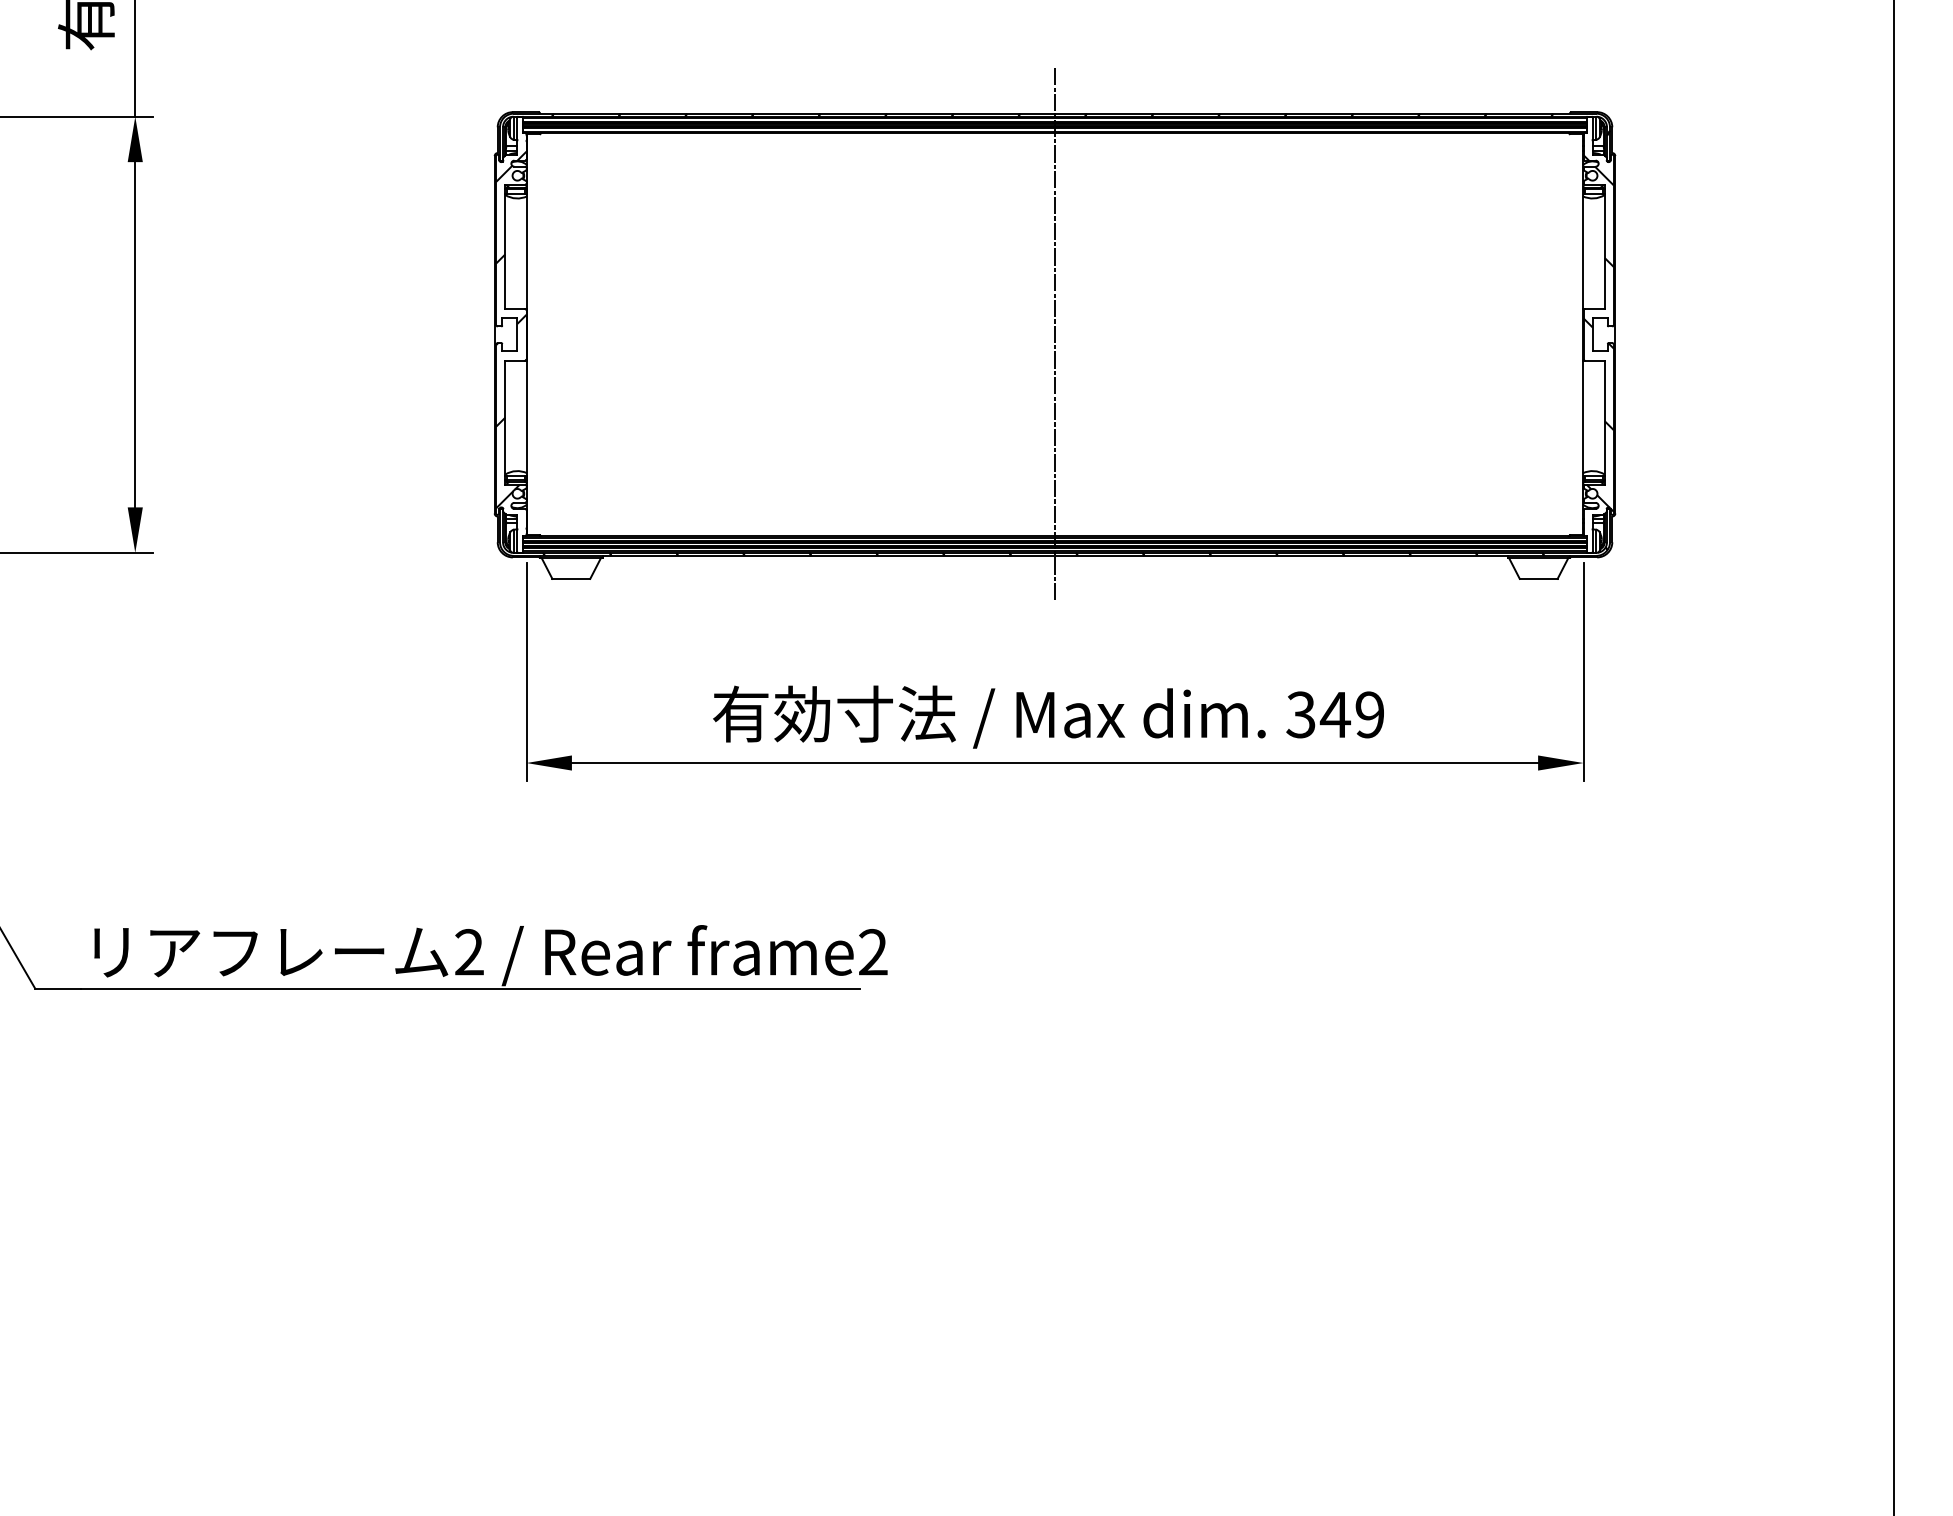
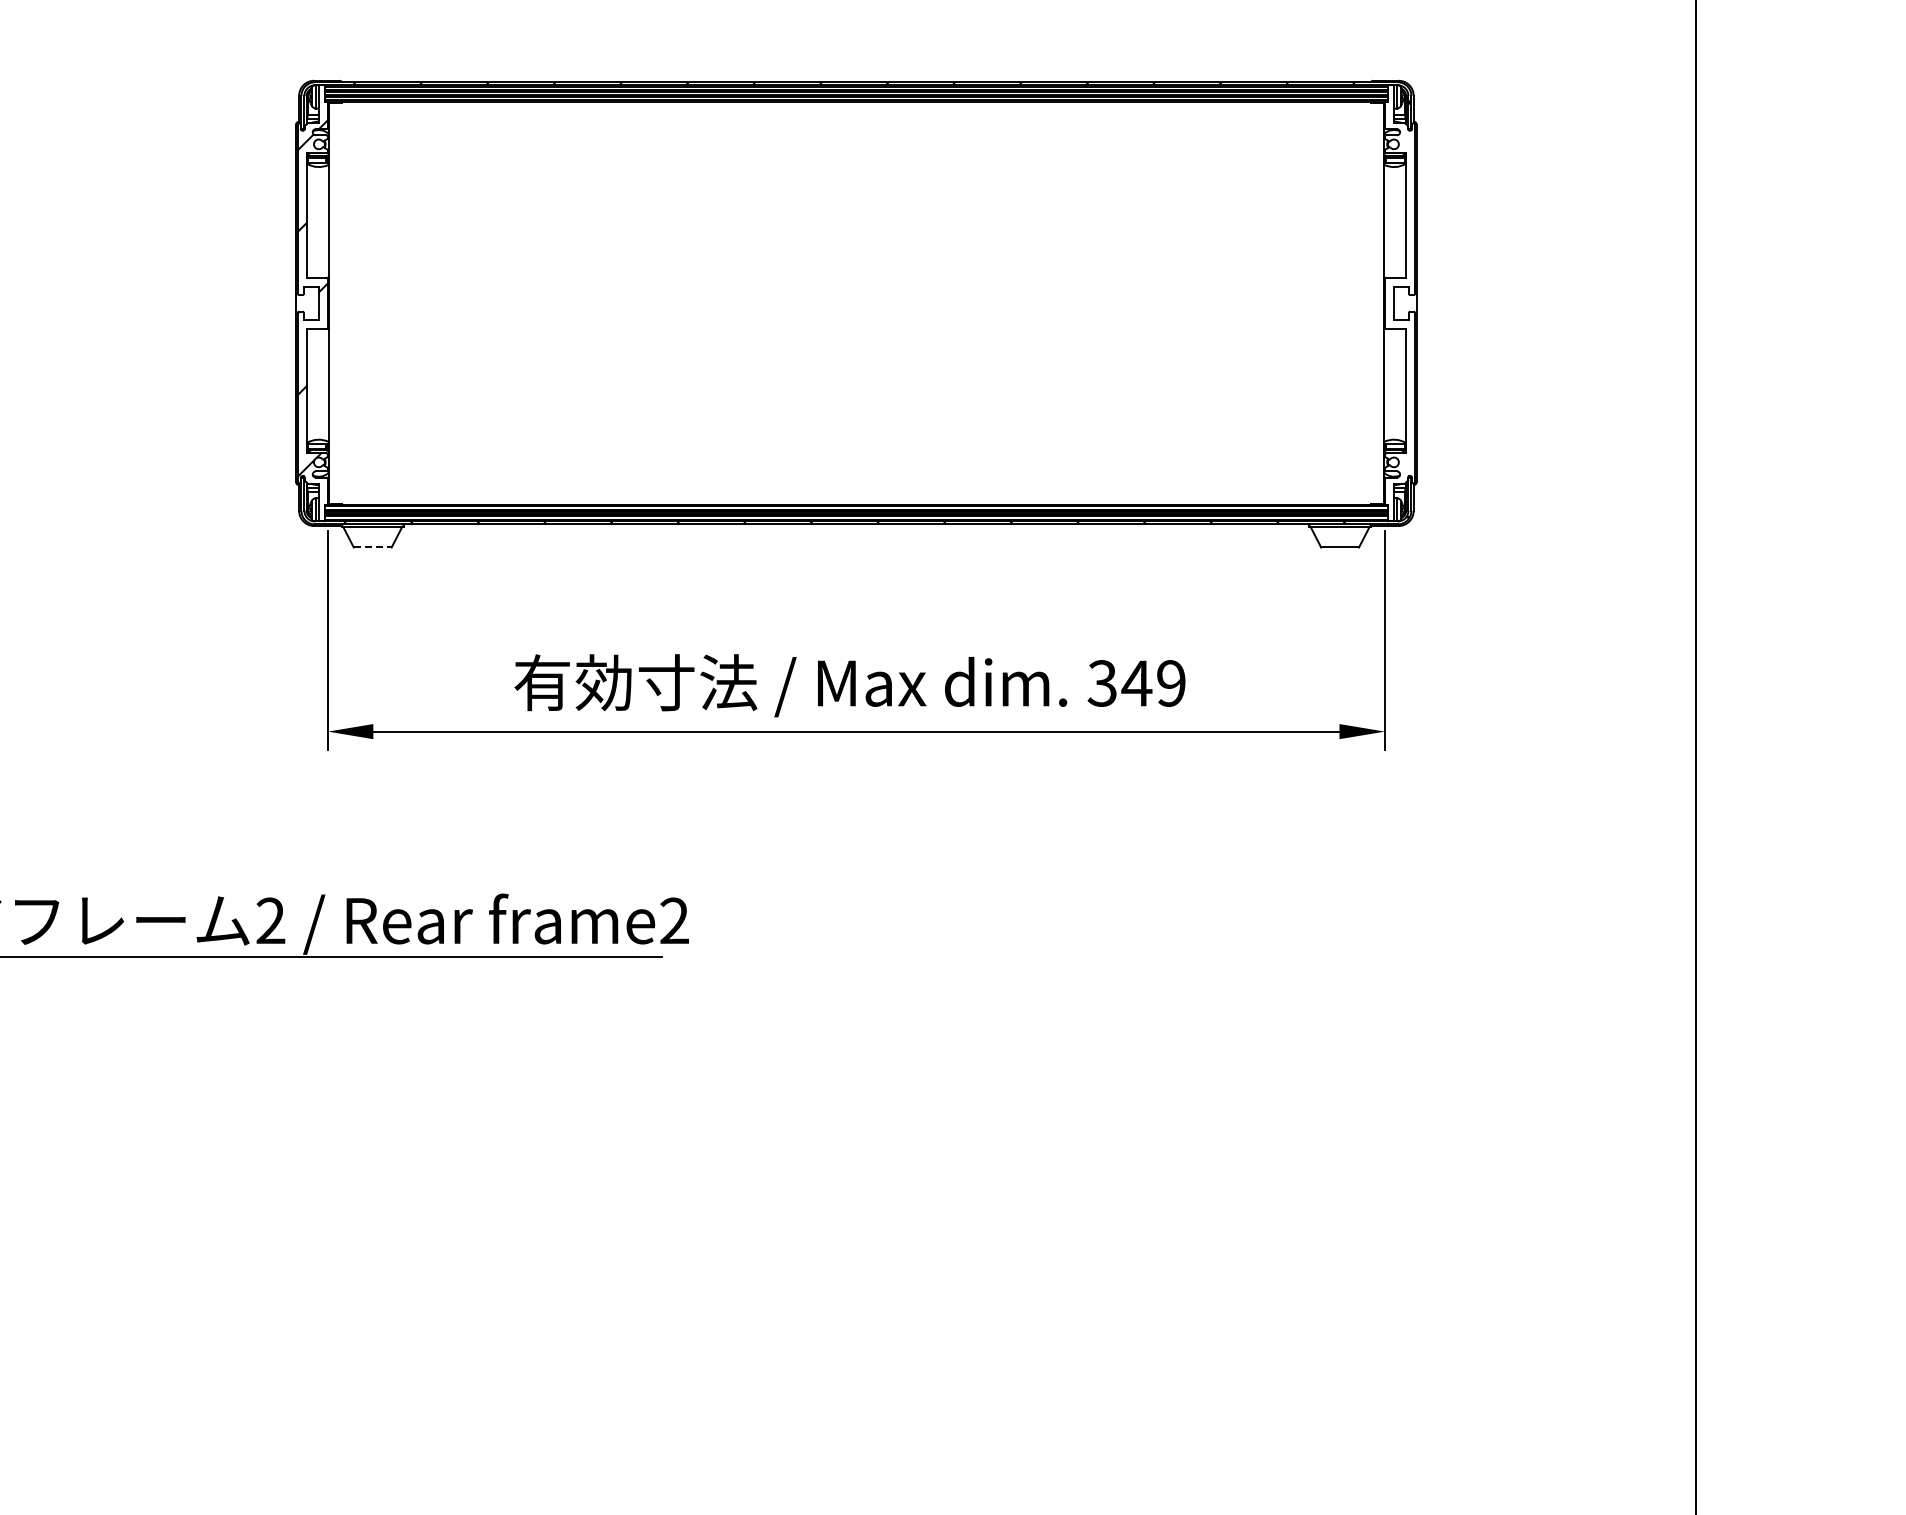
hatch: (1598, 333) -> (1399, 302), removed
line: (1055, 334) -> (856, 303), removed
line: (571, 578) -> (372, 547), solid -> dashed

